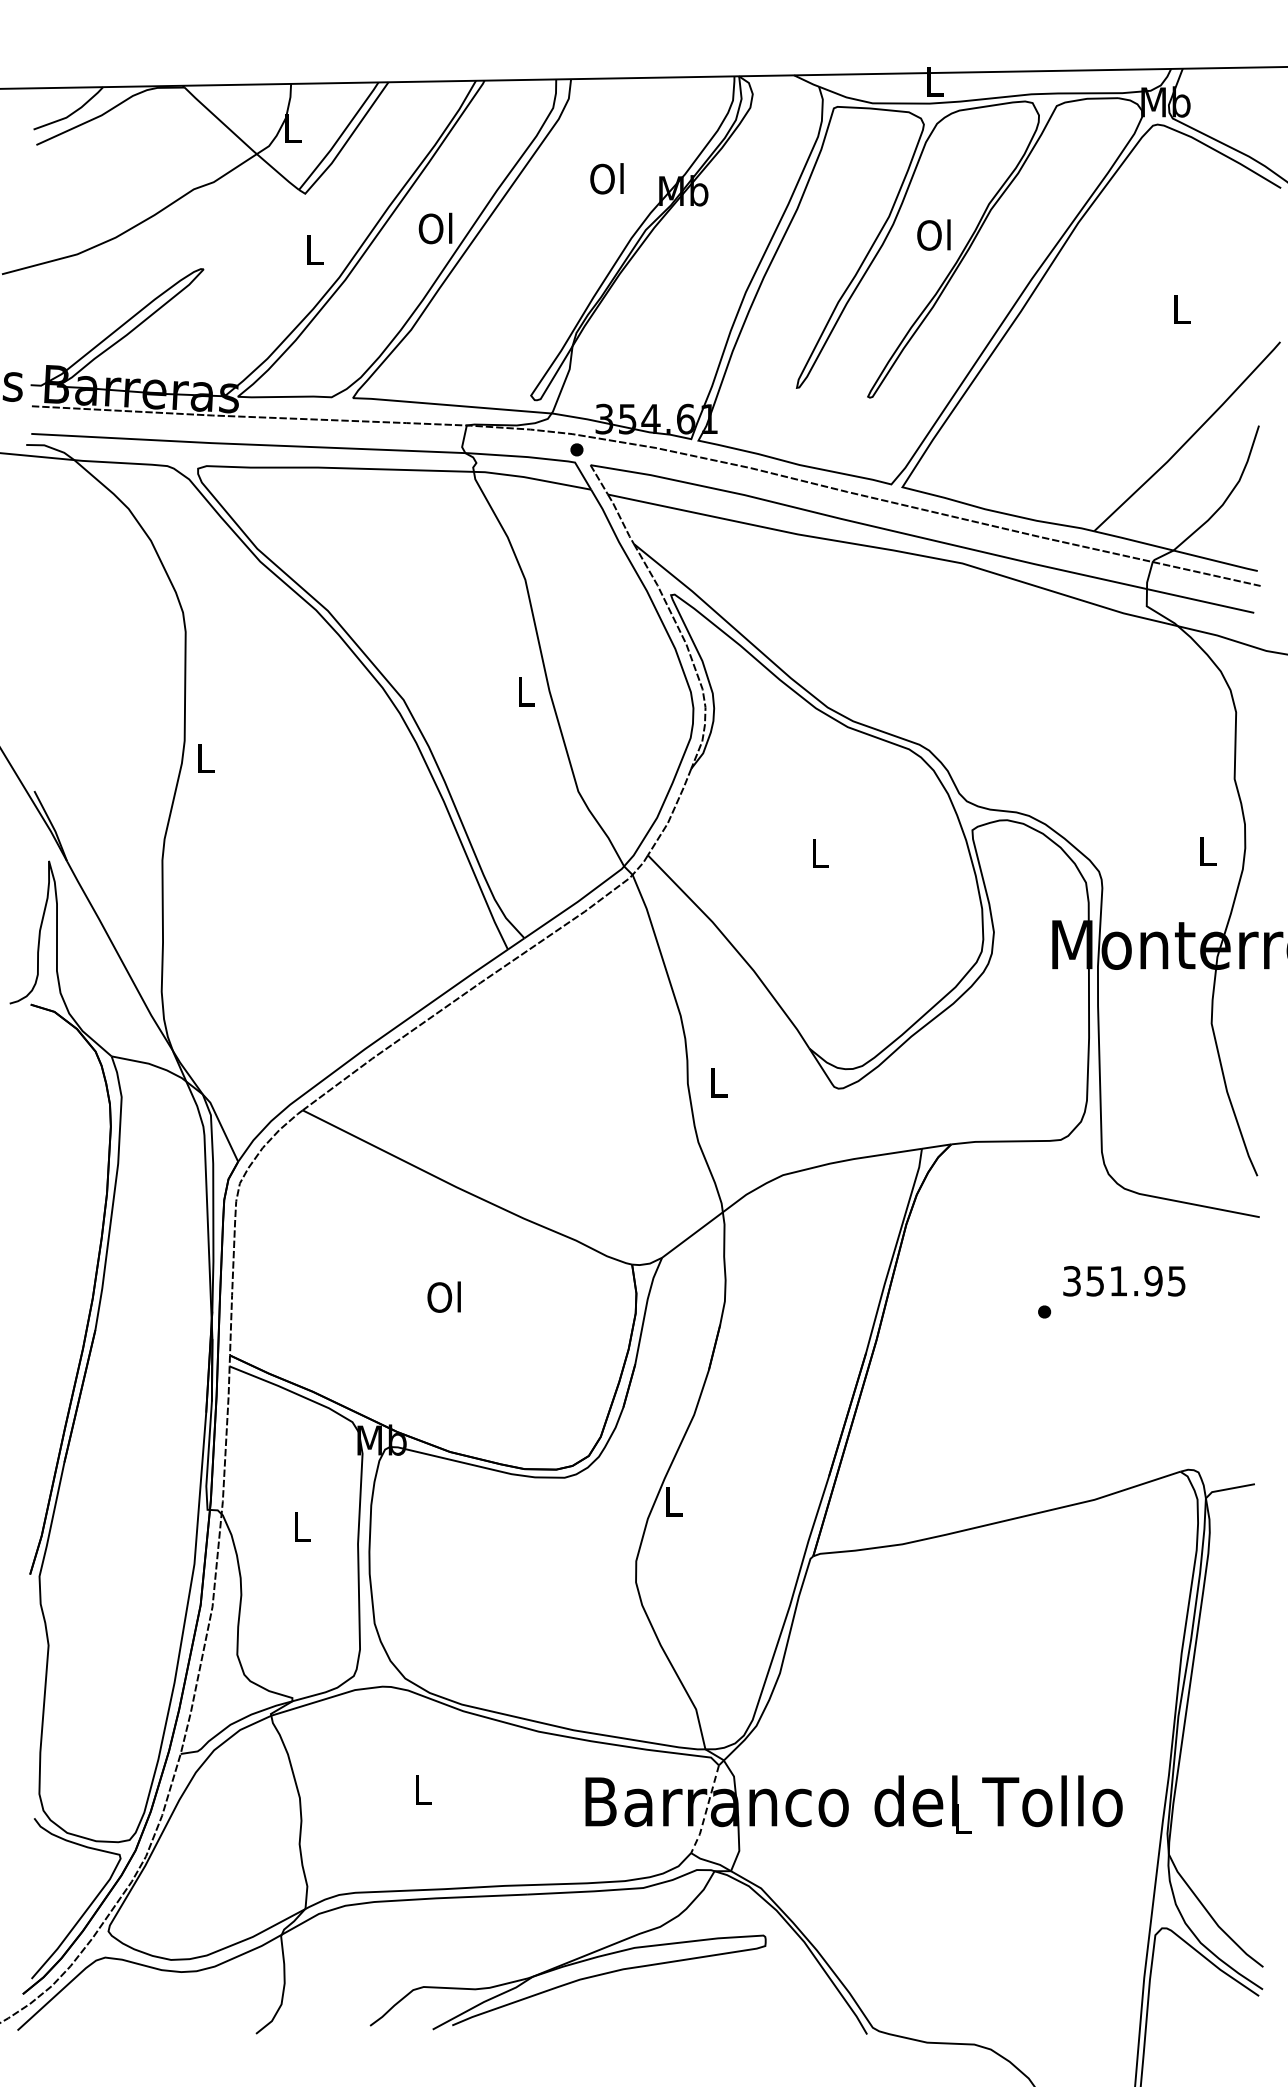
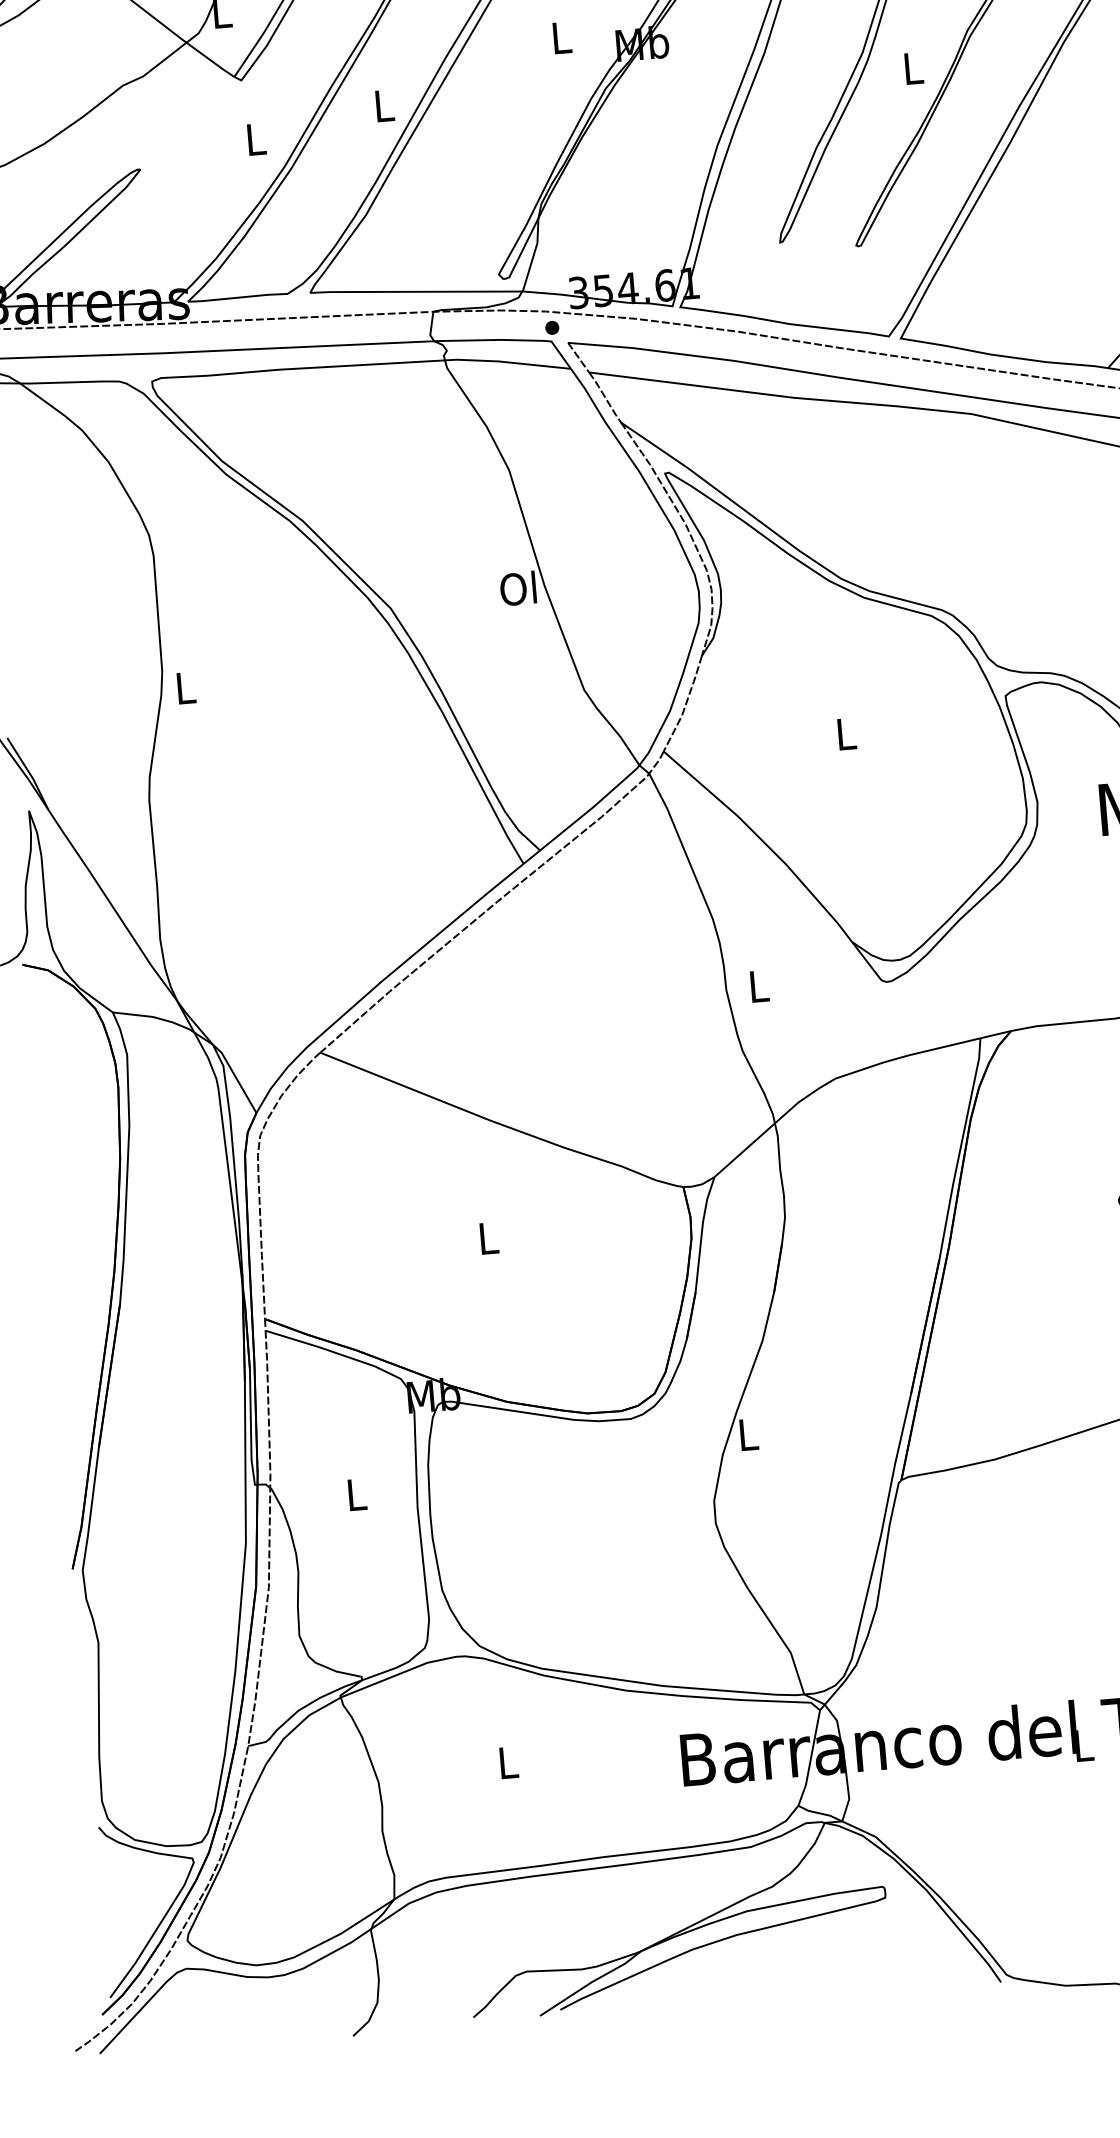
text: (606, 178) -> (559, 37), Ol -> L
text: (435, 228) -> (382, 105), Ol -> L
text: (933, 234) -> (911, 67), Ol -> L
text: (524, 691) -> (518, 588), L -> Ol
text: (443, 1296) -> (486, 1237), Ol -> L
line: (706, 1810) -> (810, 1759), dashed -> solid

